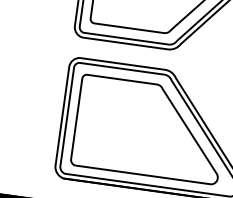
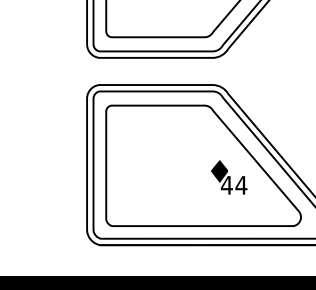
part: (168, 141) -> (229, 177), added

